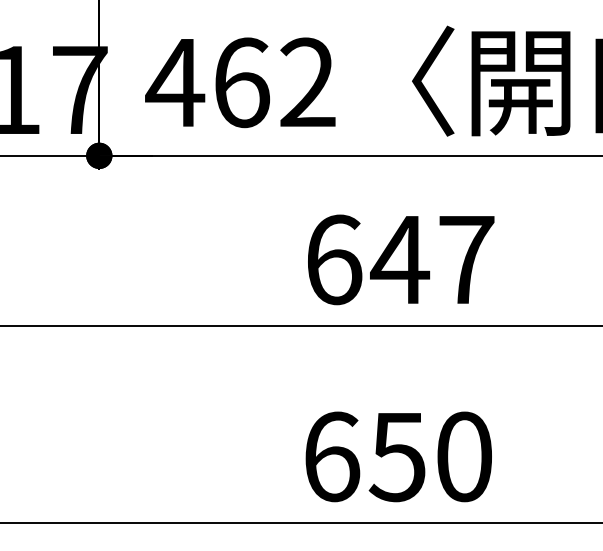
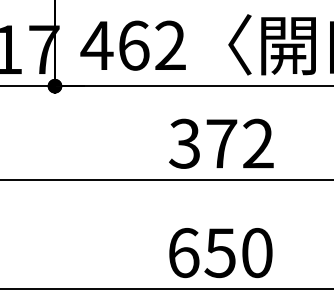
text: (399, 259) -> (221, 143), 647 -> 372

